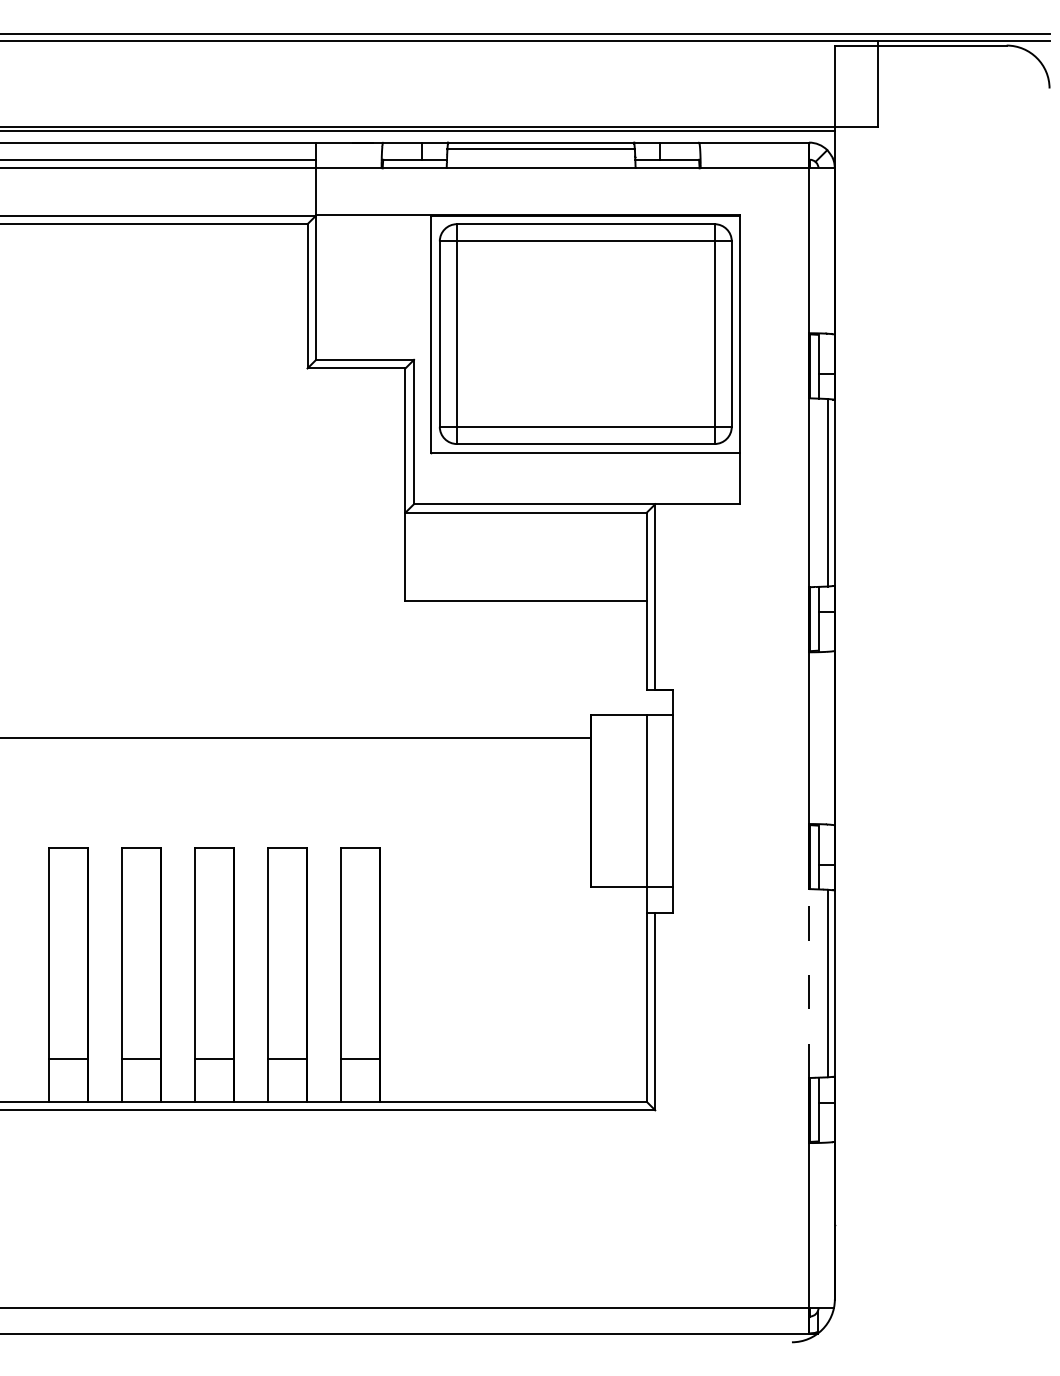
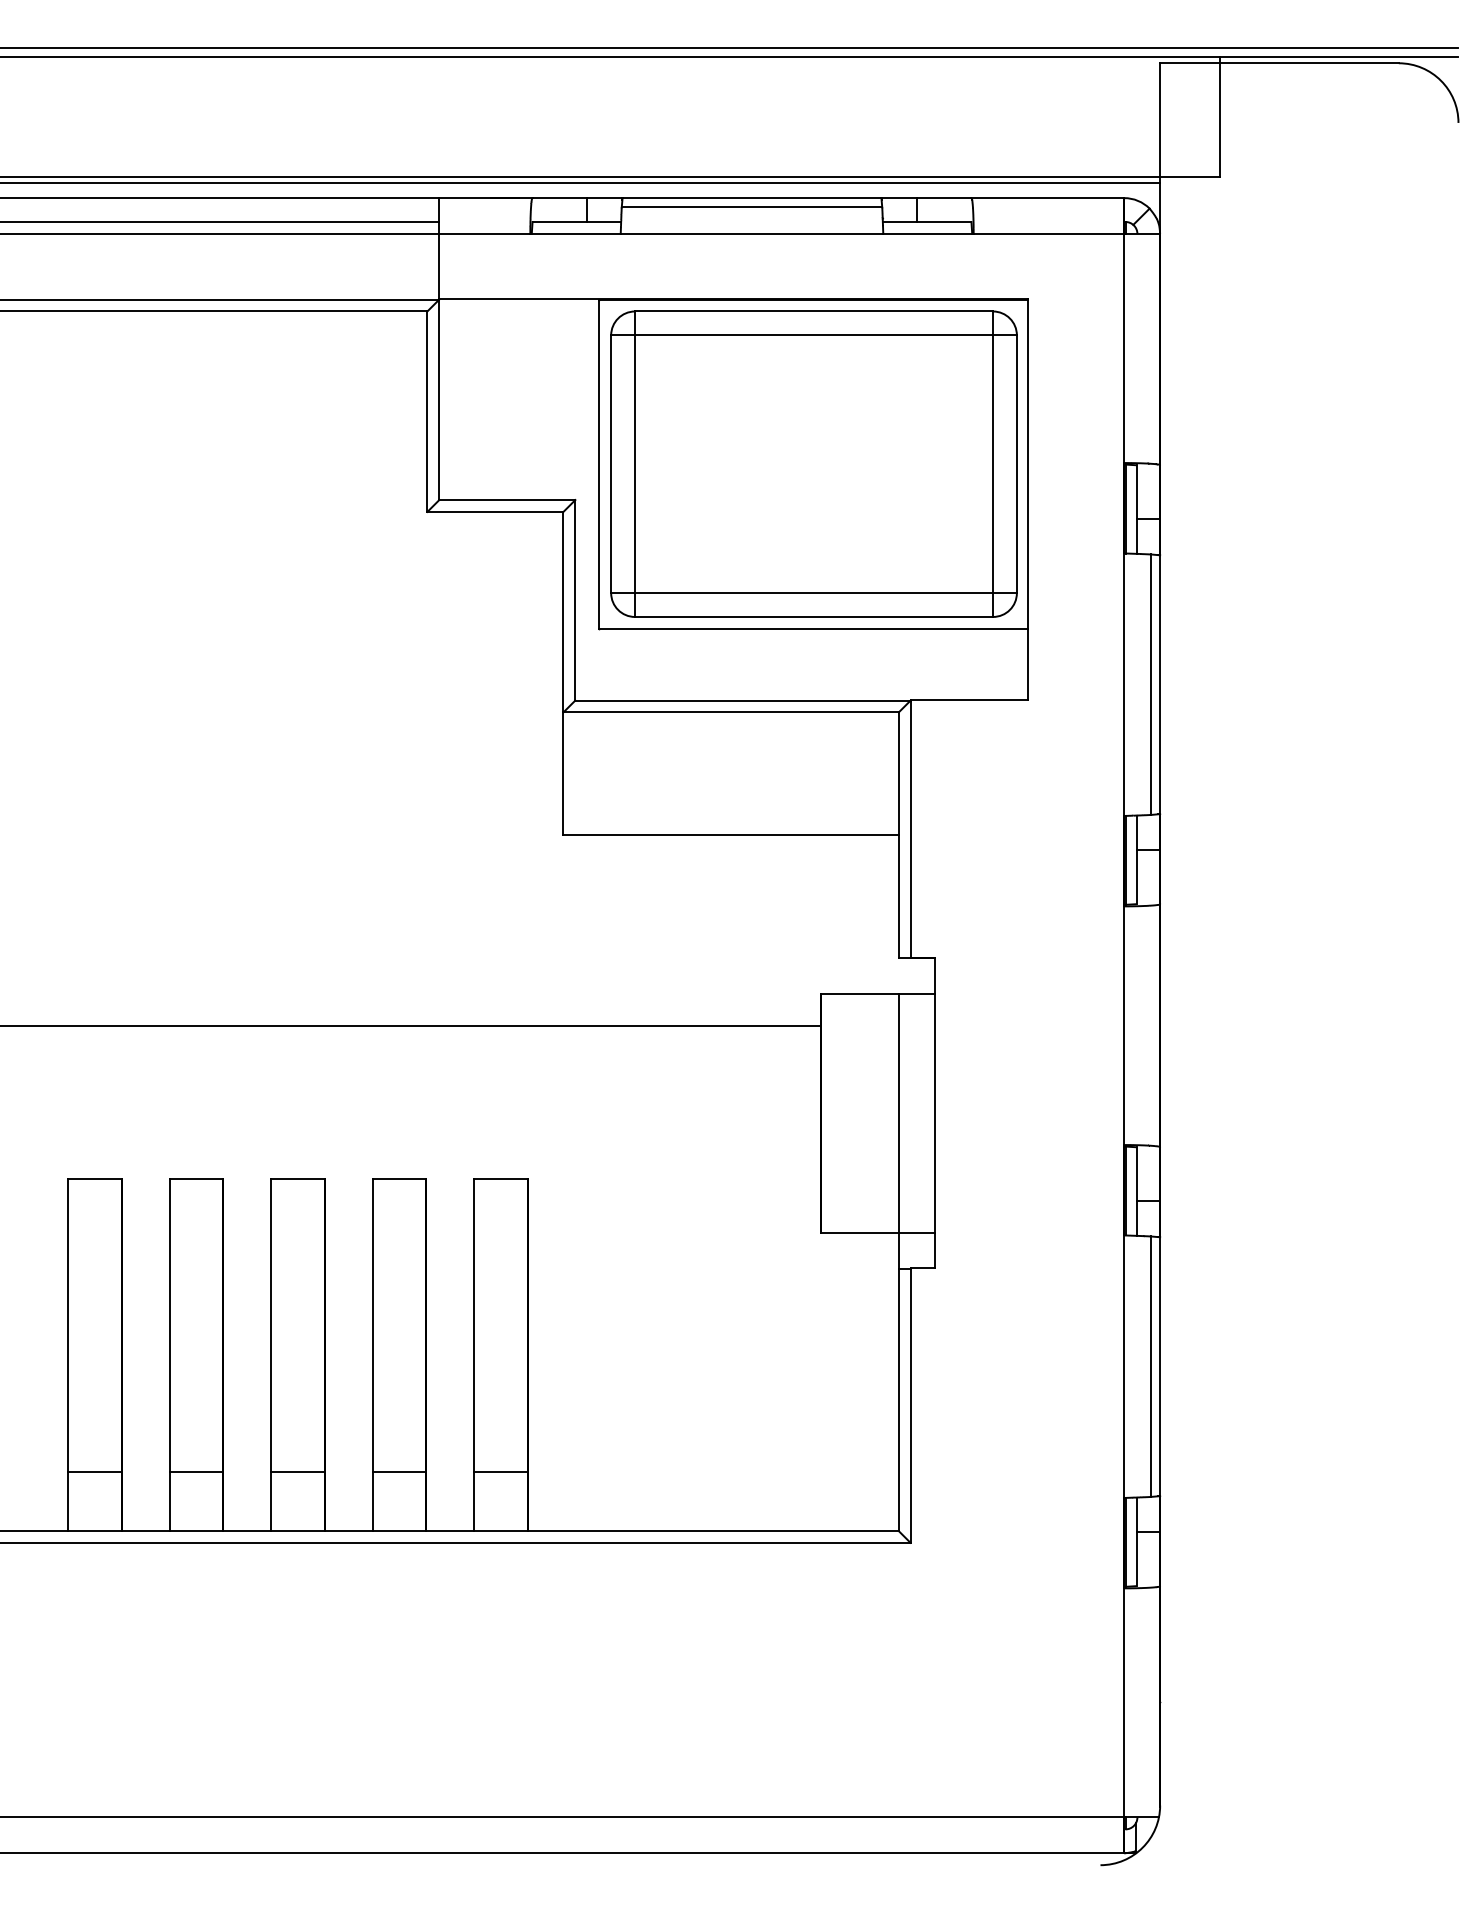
line: (809, 983) -> (1124, 1366), dashed -> solid

